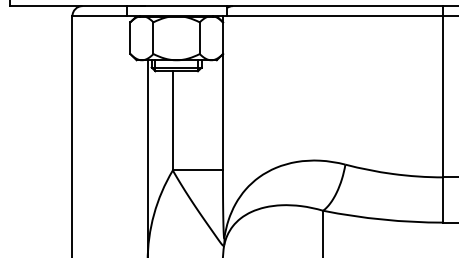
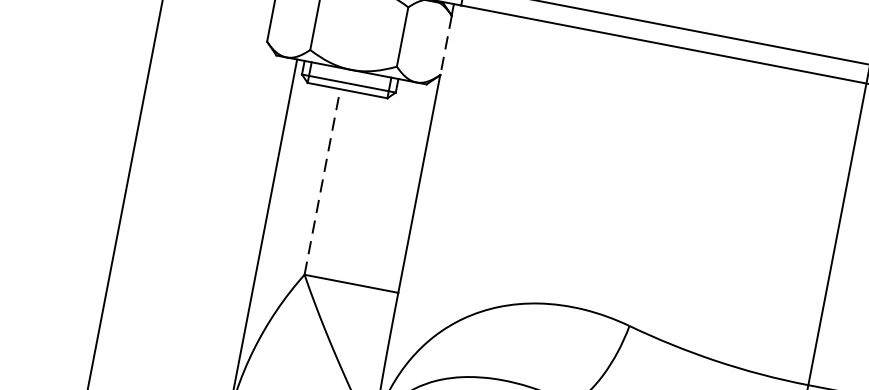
line: (223, 38) -> (446, 46), solid -> dashed
line: (172, 120) -> (321, 181), solid -> dashed

